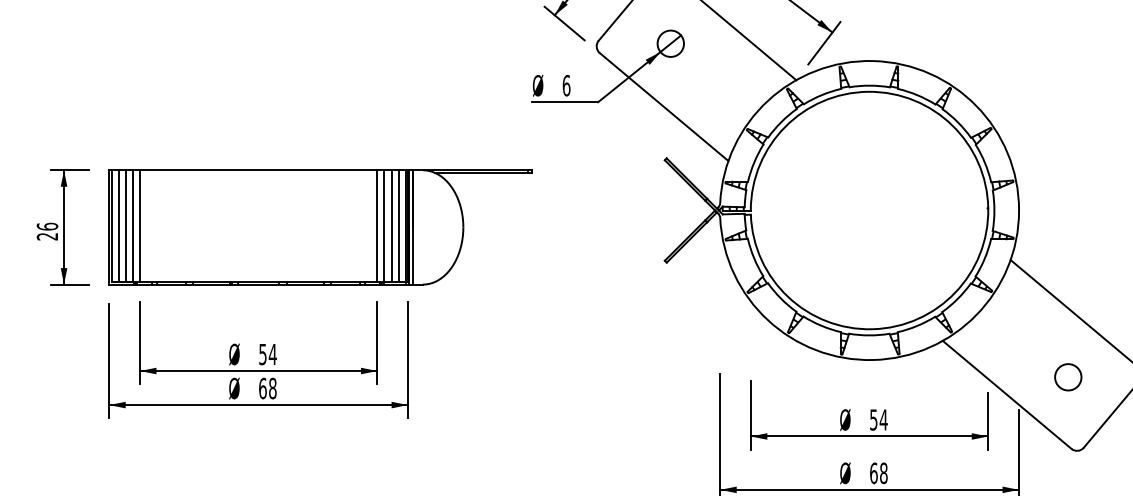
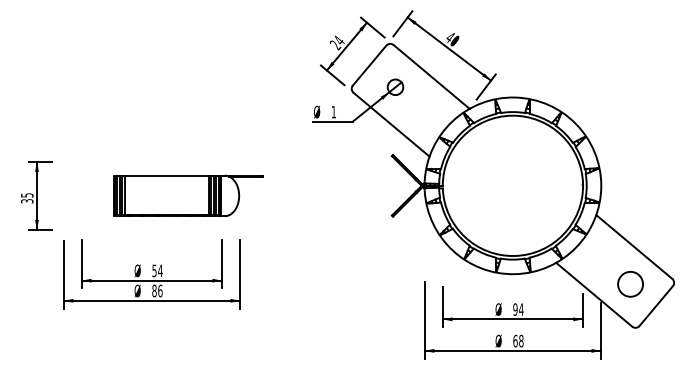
text: (565, 84) -> (333, 111), 6 -> 1
part: (320, 226) -> (188, 195), size x0.6
text: (47, 231) -> (27, 198), 26 -> 35
circle: (1066, 377) -> (629, 284), size x1.6
text: (267, 387) -> (157, 290), 68 -> 86
text: (873, 419) -> (515, 309), 54 -> 94

